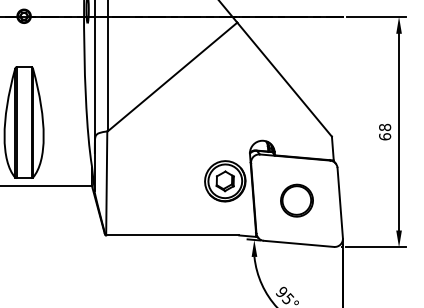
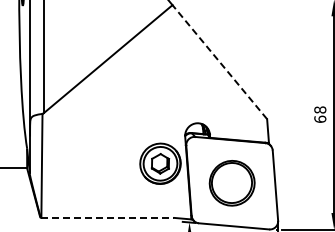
line: (284, 79) -> (219, 62), solid -> dashed
part: (296, 200) -> (231, 183), size x1.4
line: (172, 235) -> (107, 218), solid -> dashed

